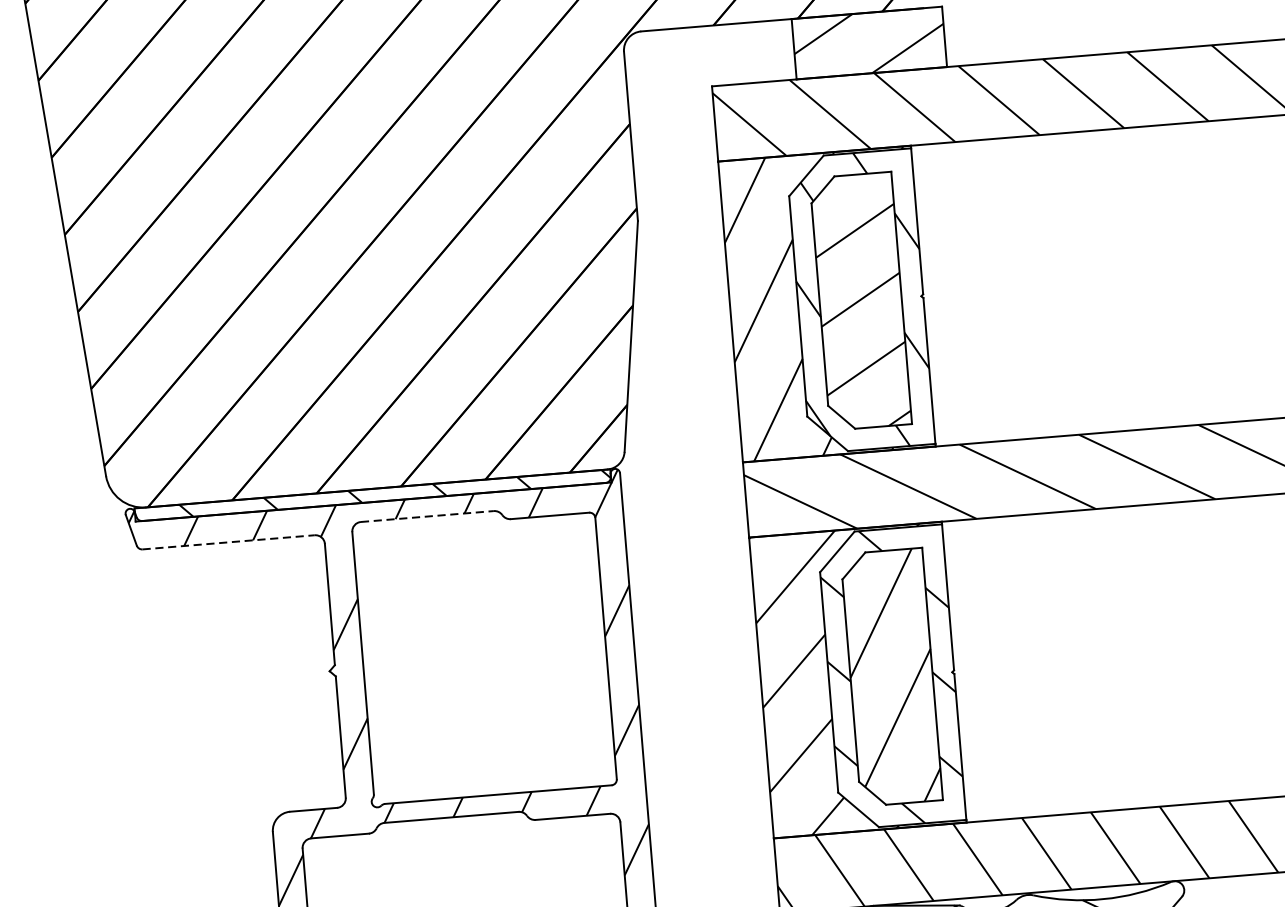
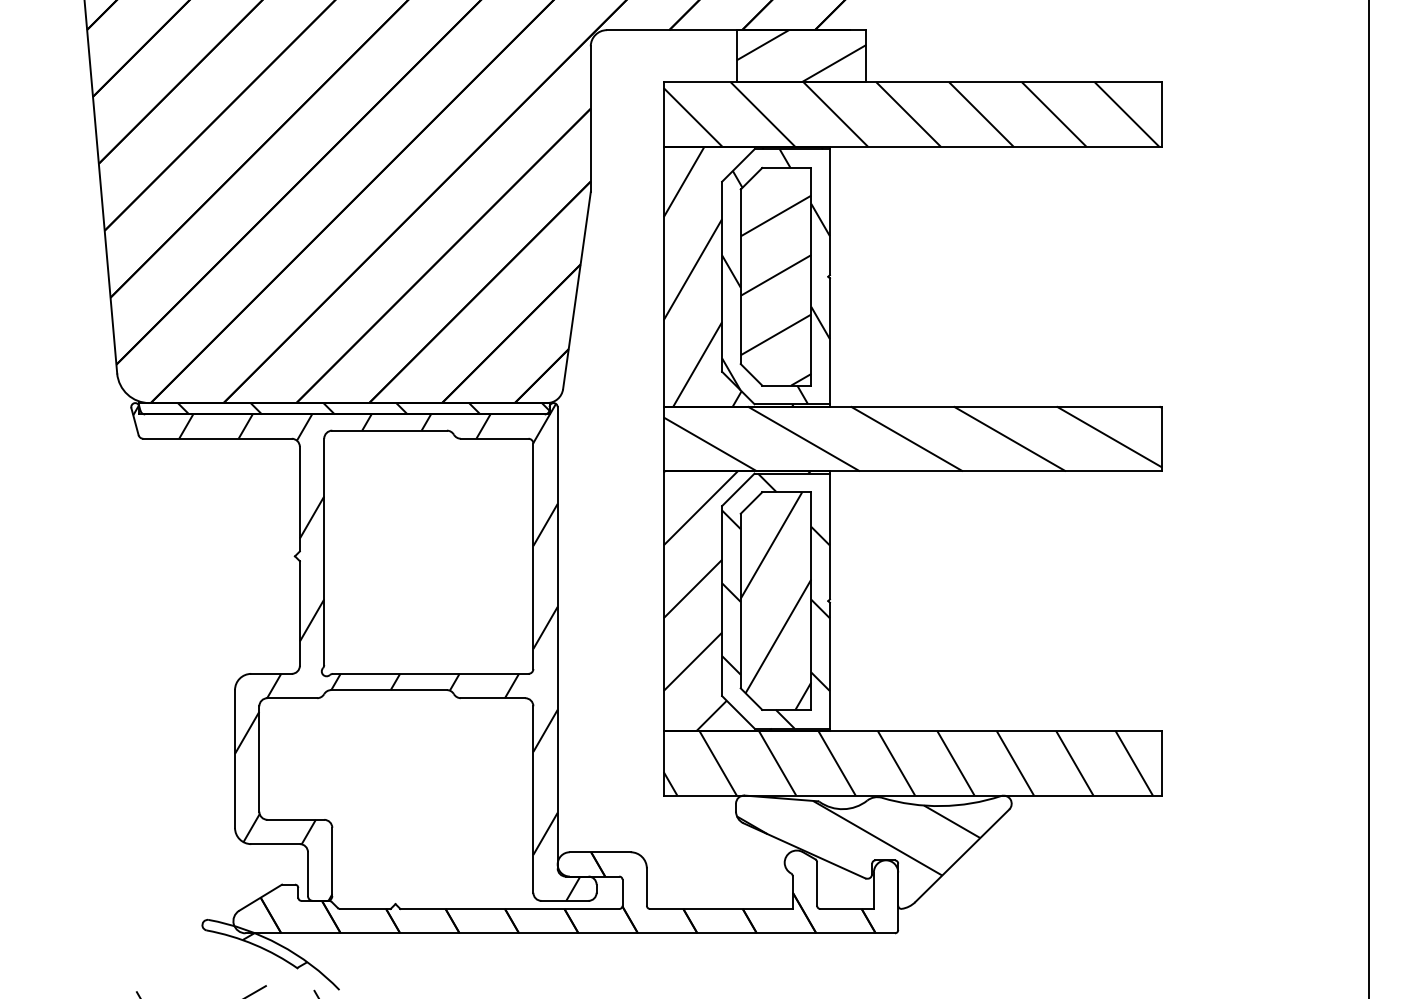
line: (428, 516) -> (390, 430), dashed -> solid
line: (229, 541) -> (218, 438), dashed -> solid

